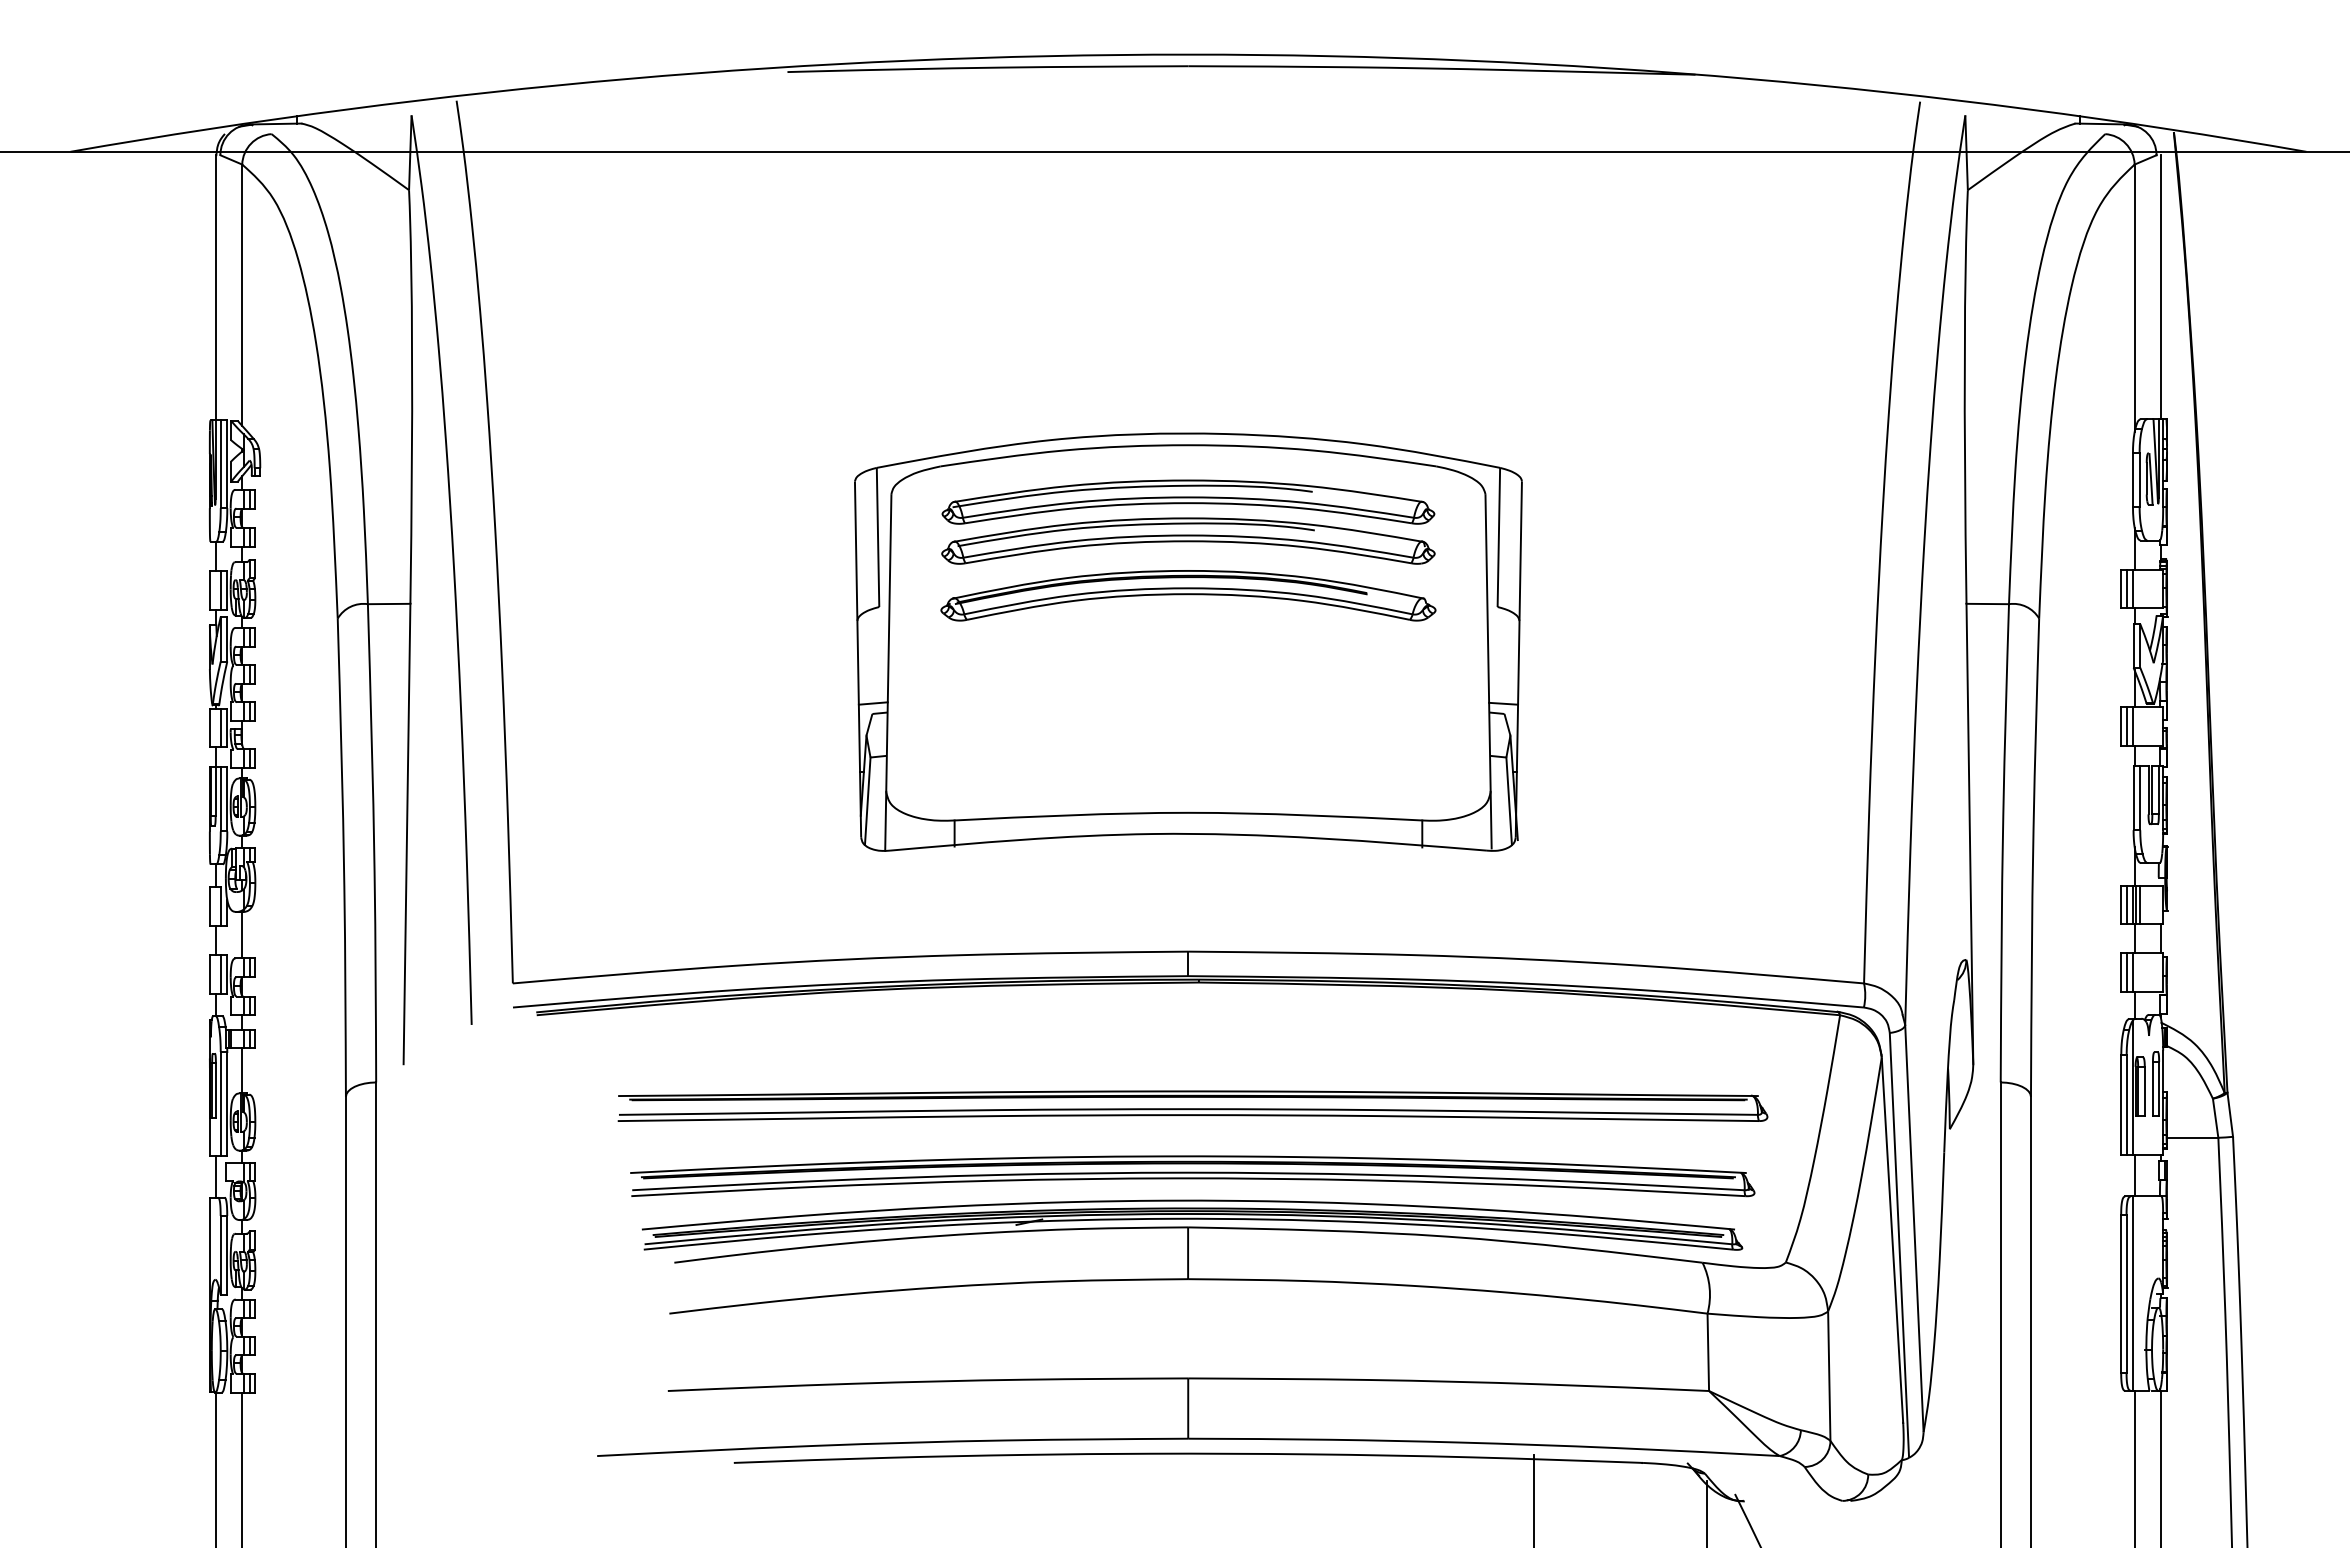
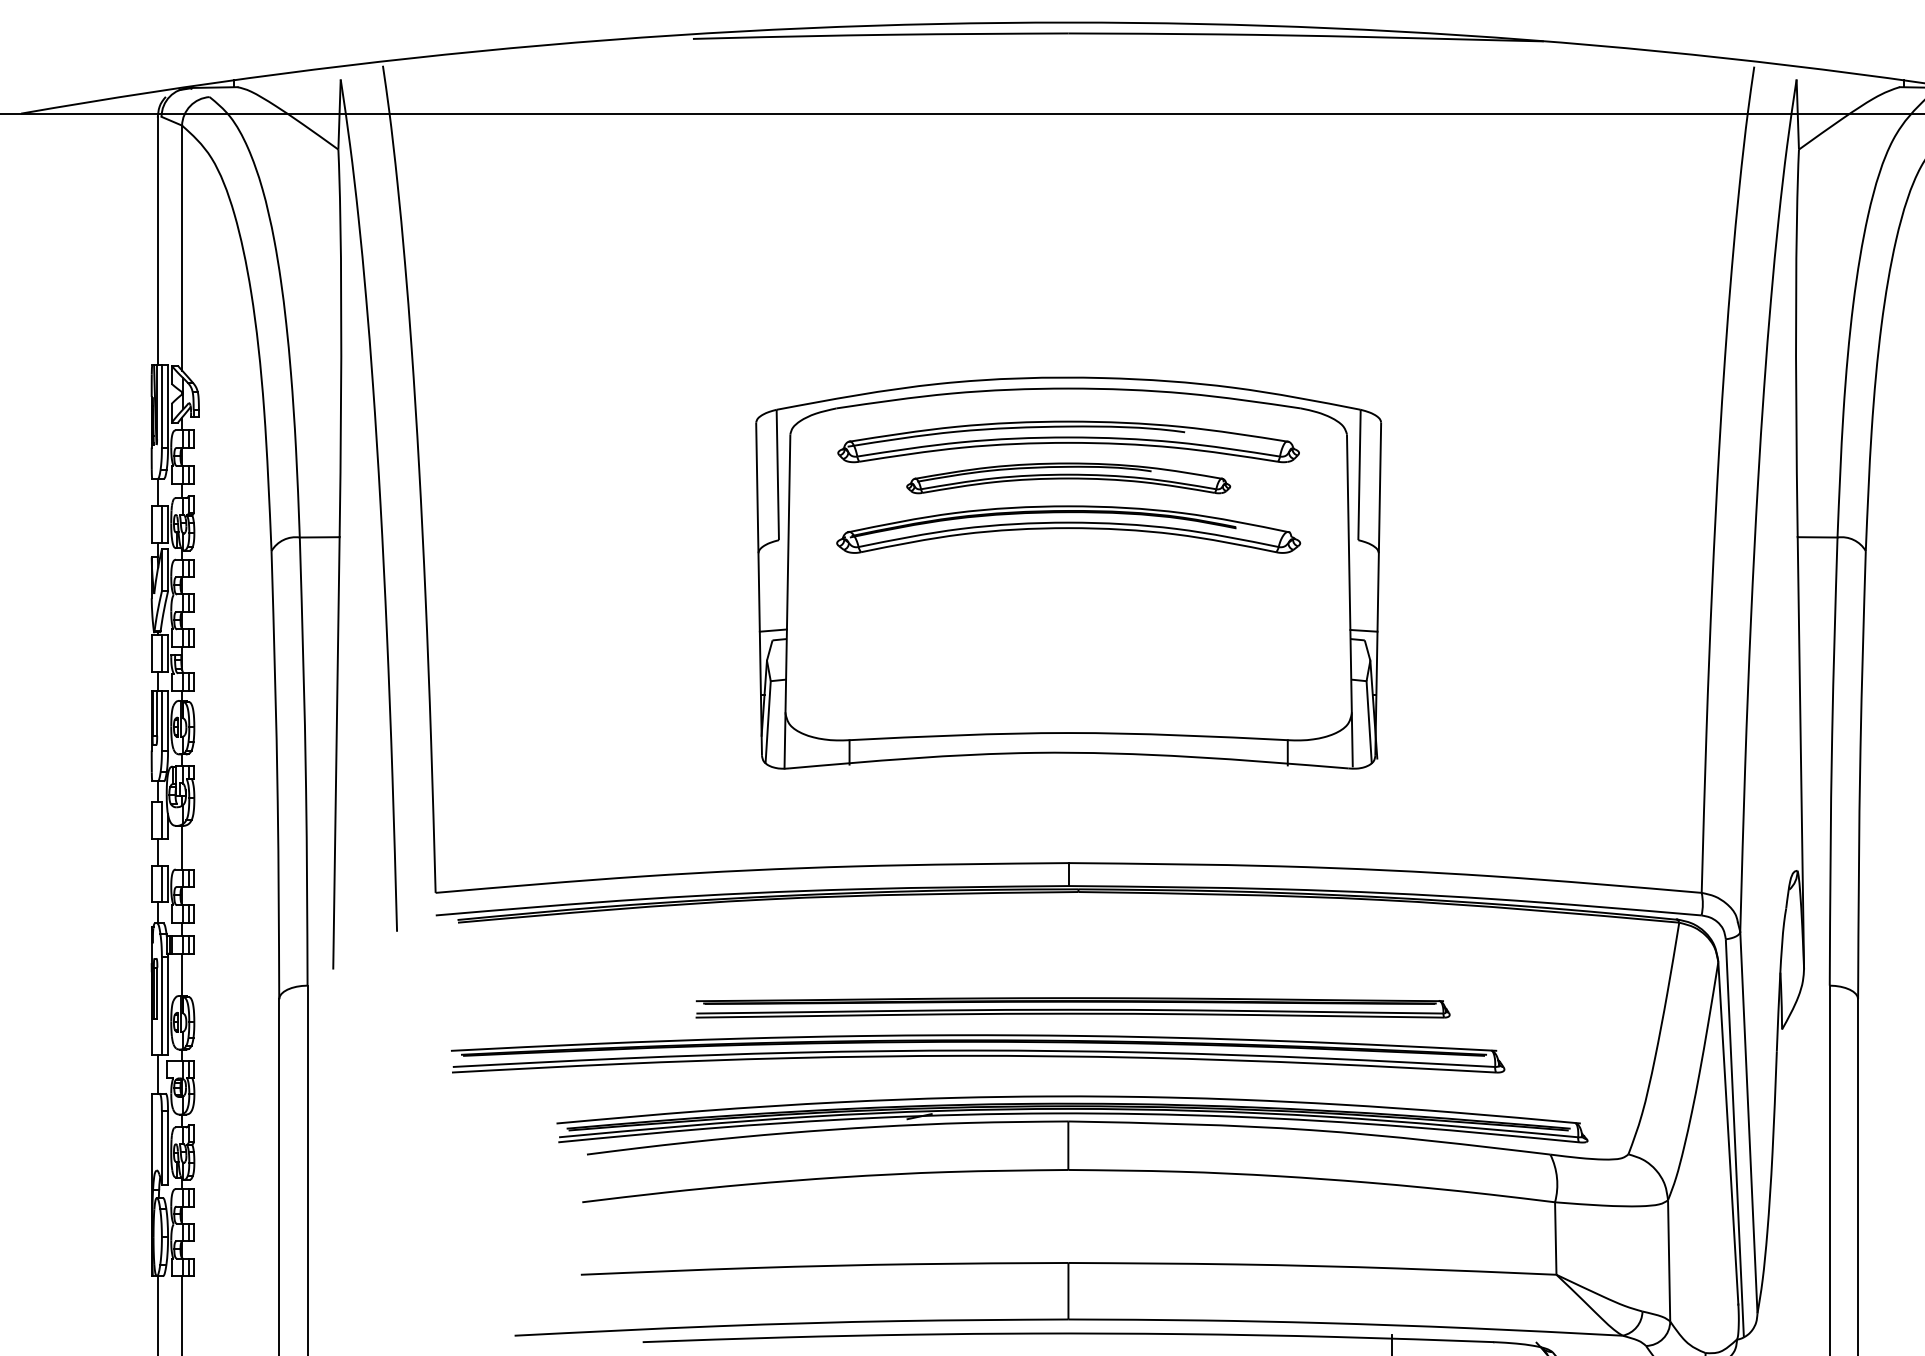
part: (1188, 540) -> (1068, 477), size x0.7
part: (1192, 1105) -> (1072, 1007), size x0.7
part: (1192, 1176) -> (977, 1054), moved

